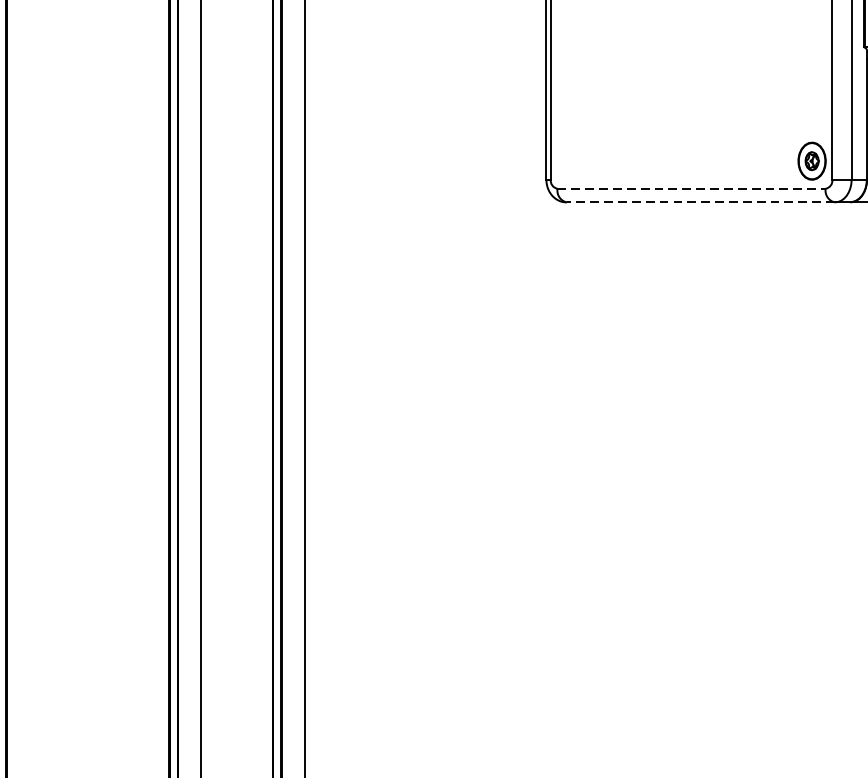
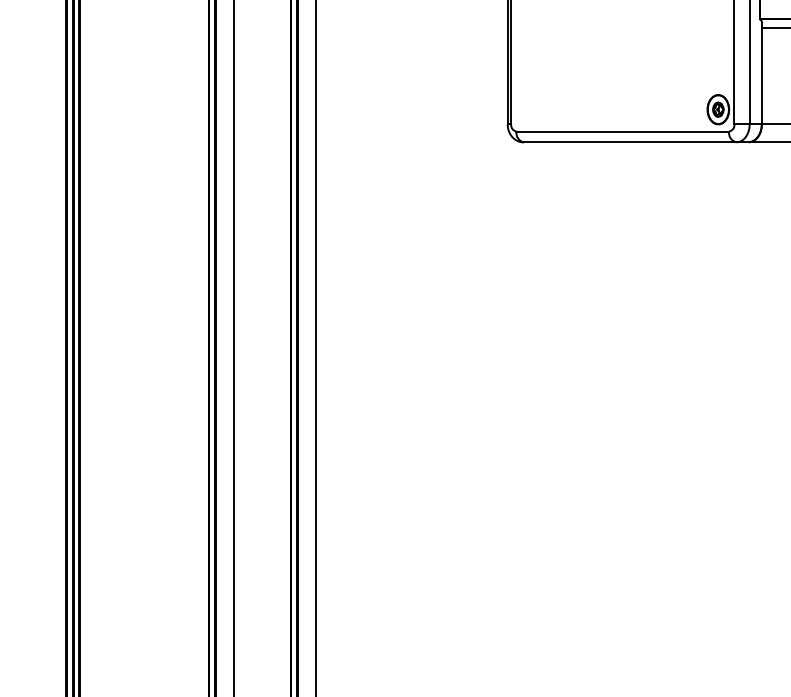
line: (692, 188) -> (623, 131), dashed -> solid
line: (700, 202) -> (629, 142), dashed -> solid

